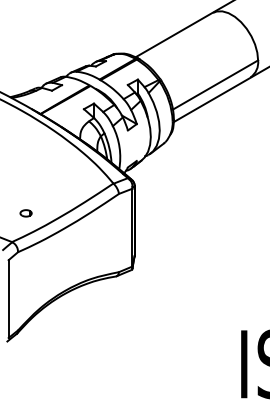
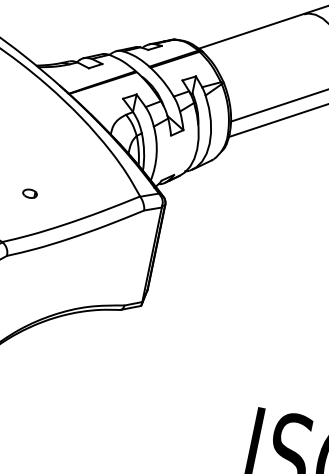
part: (25, 213) -> (29, 193), moved

